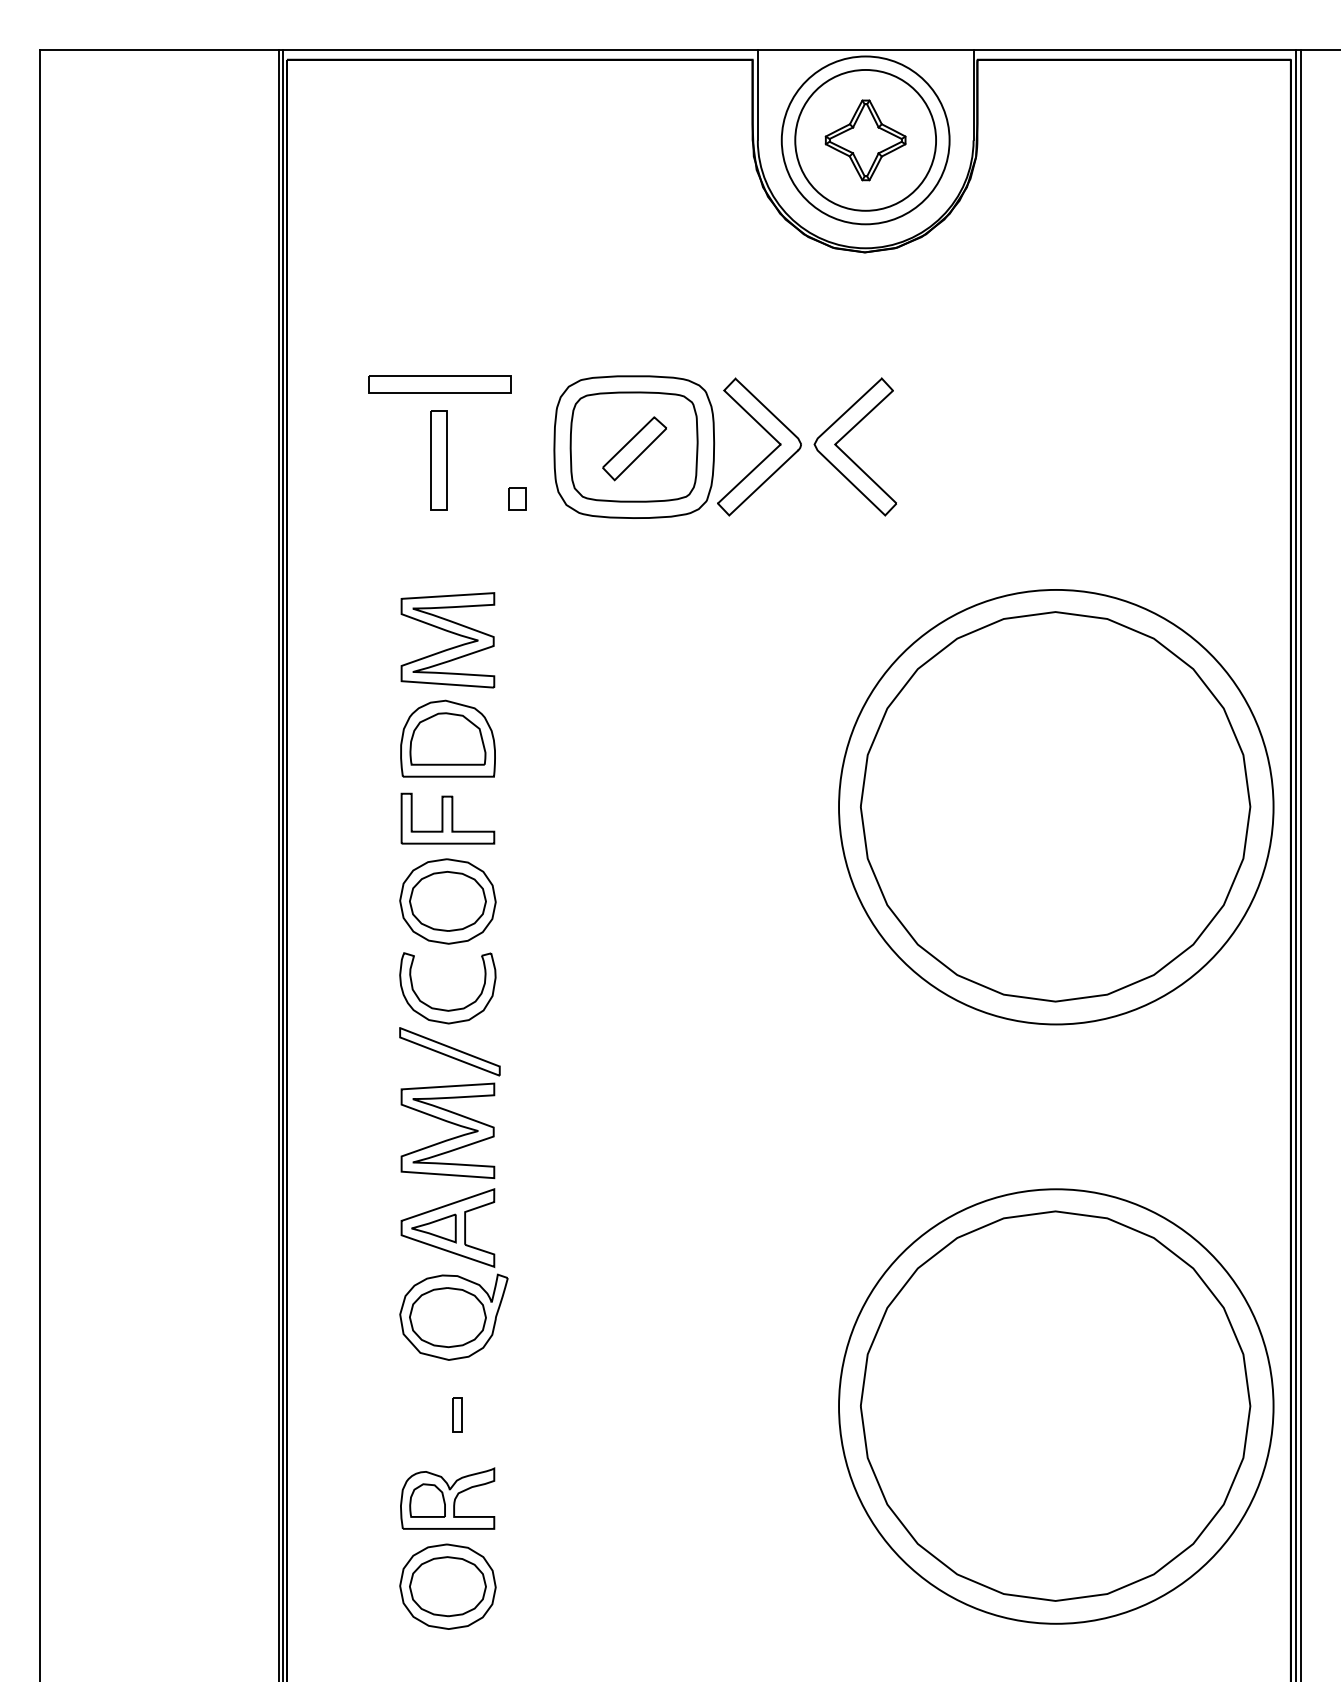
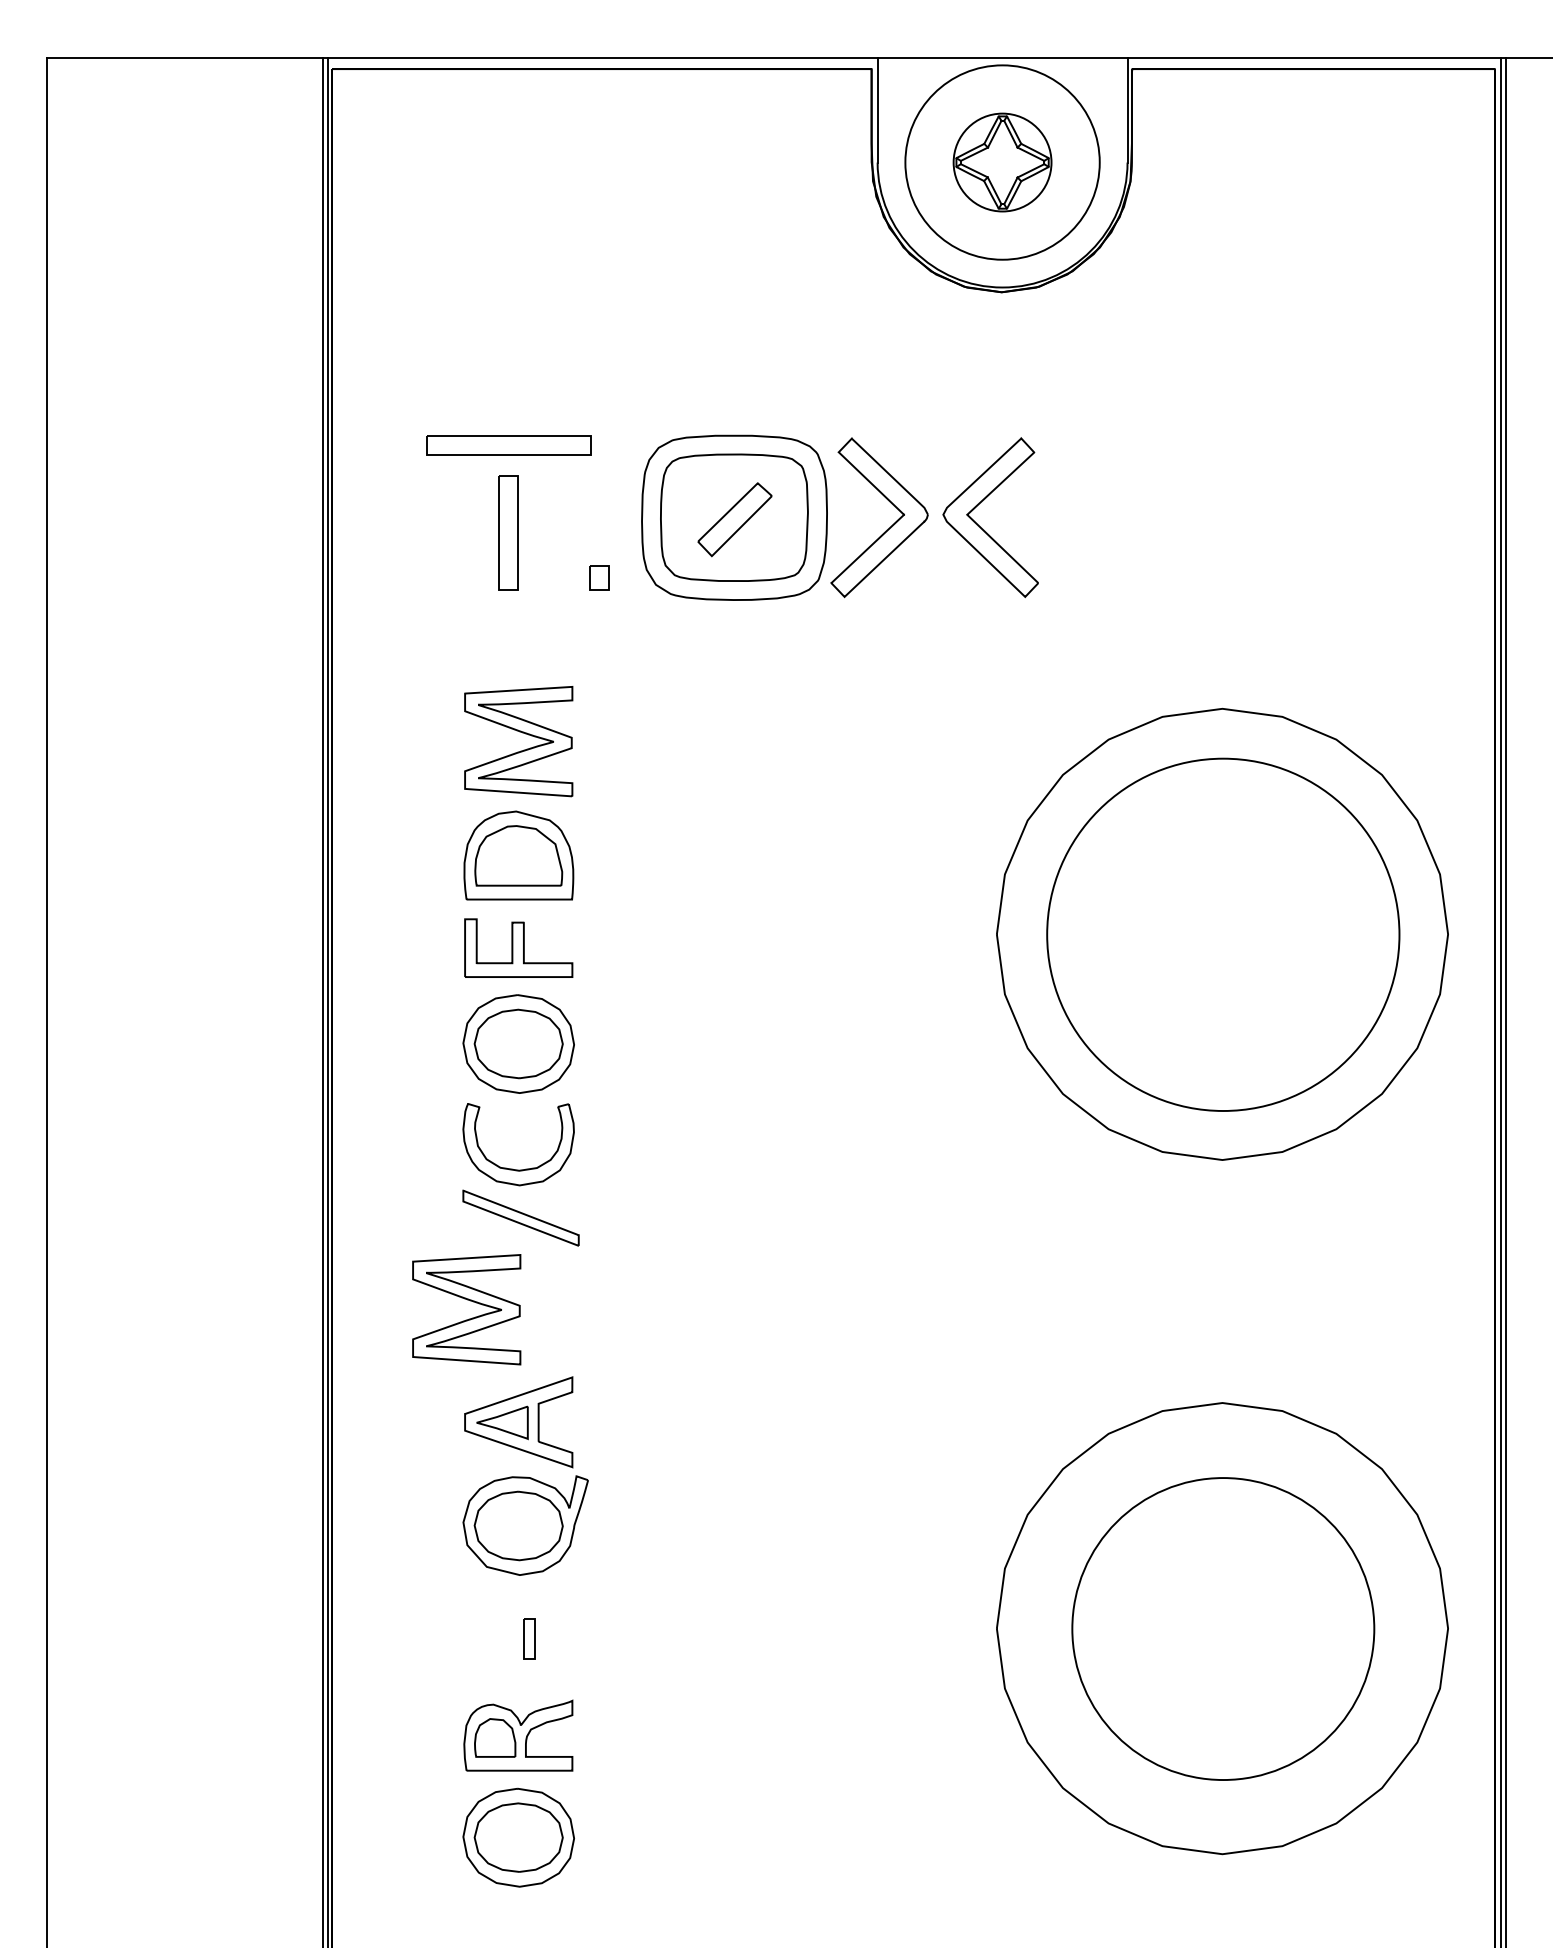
circle: (865, 140) -> (1002, 162), size x0.6
circle: (1055, 806) -> (1222, 934), size x0.7
part: (451, 1123) -> (470, 1301), moved
circle: (1055, 1406) -> (1222, 1628), size x0.6

